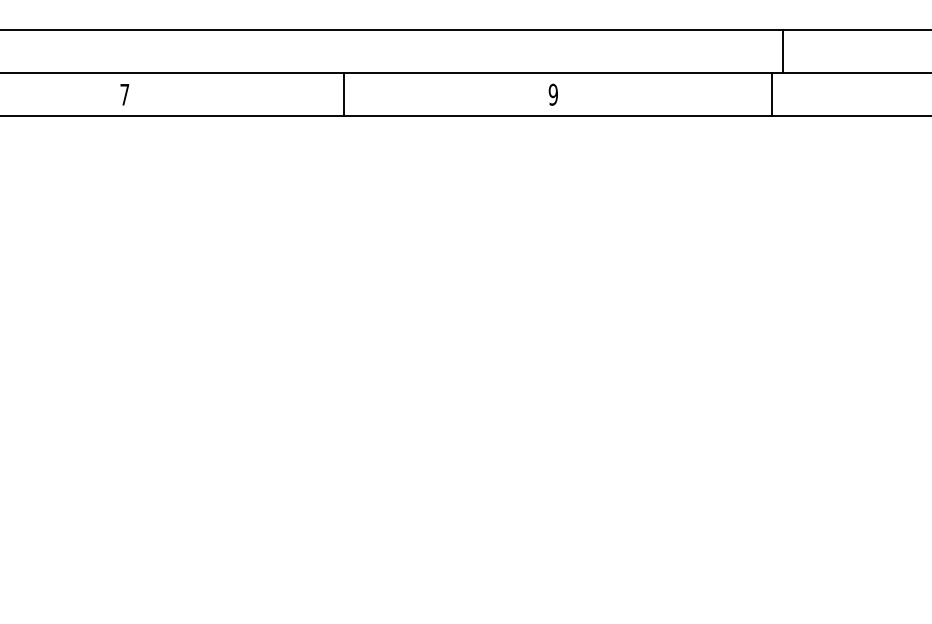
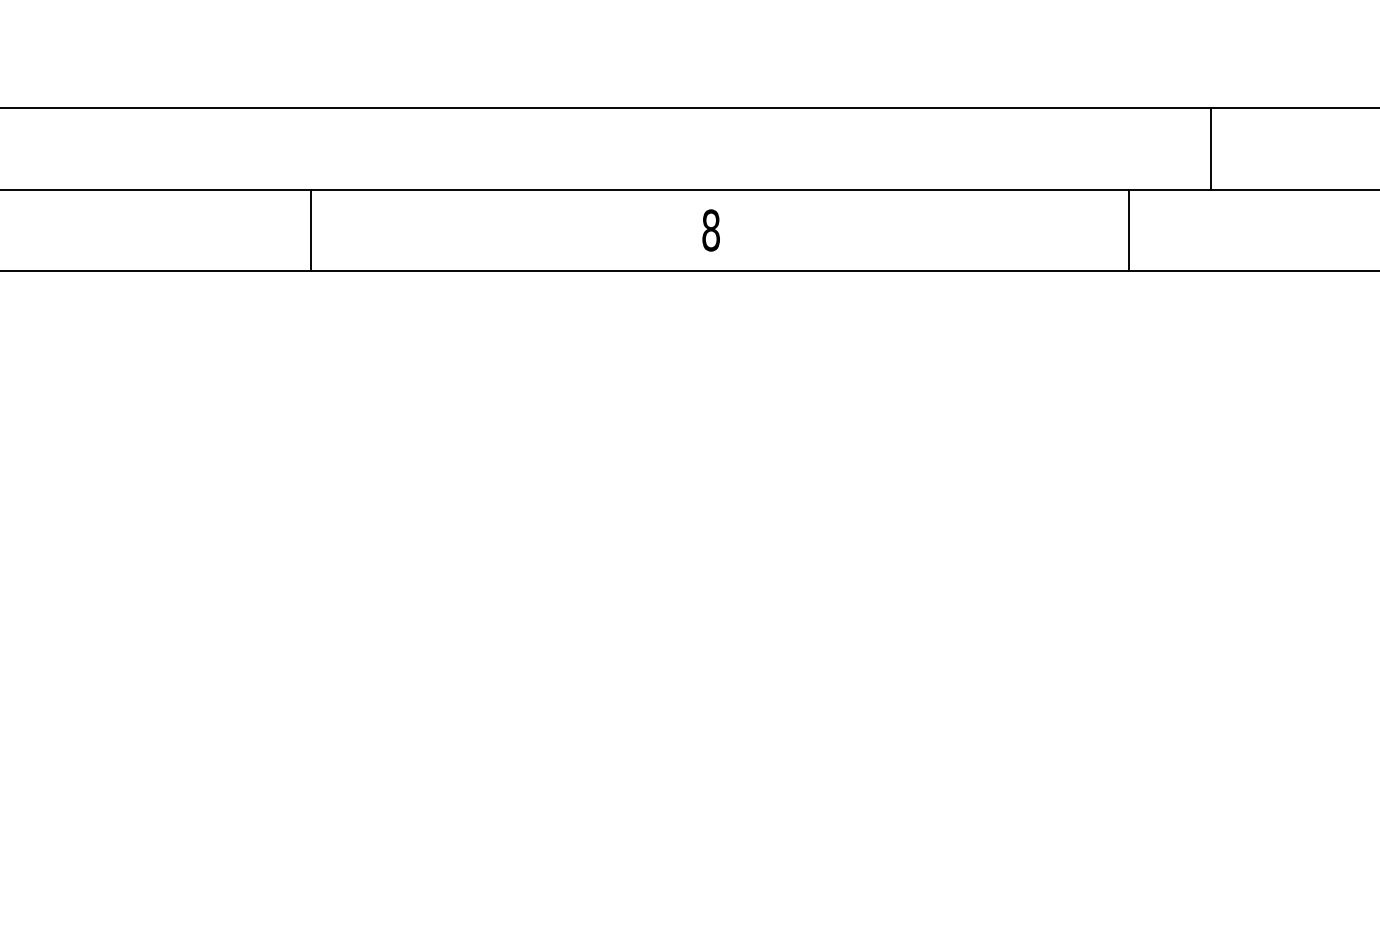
line: (783, 51) -> (1211, 147), moved
text: (552, 94) -> (709, 229), 9 -> 8

